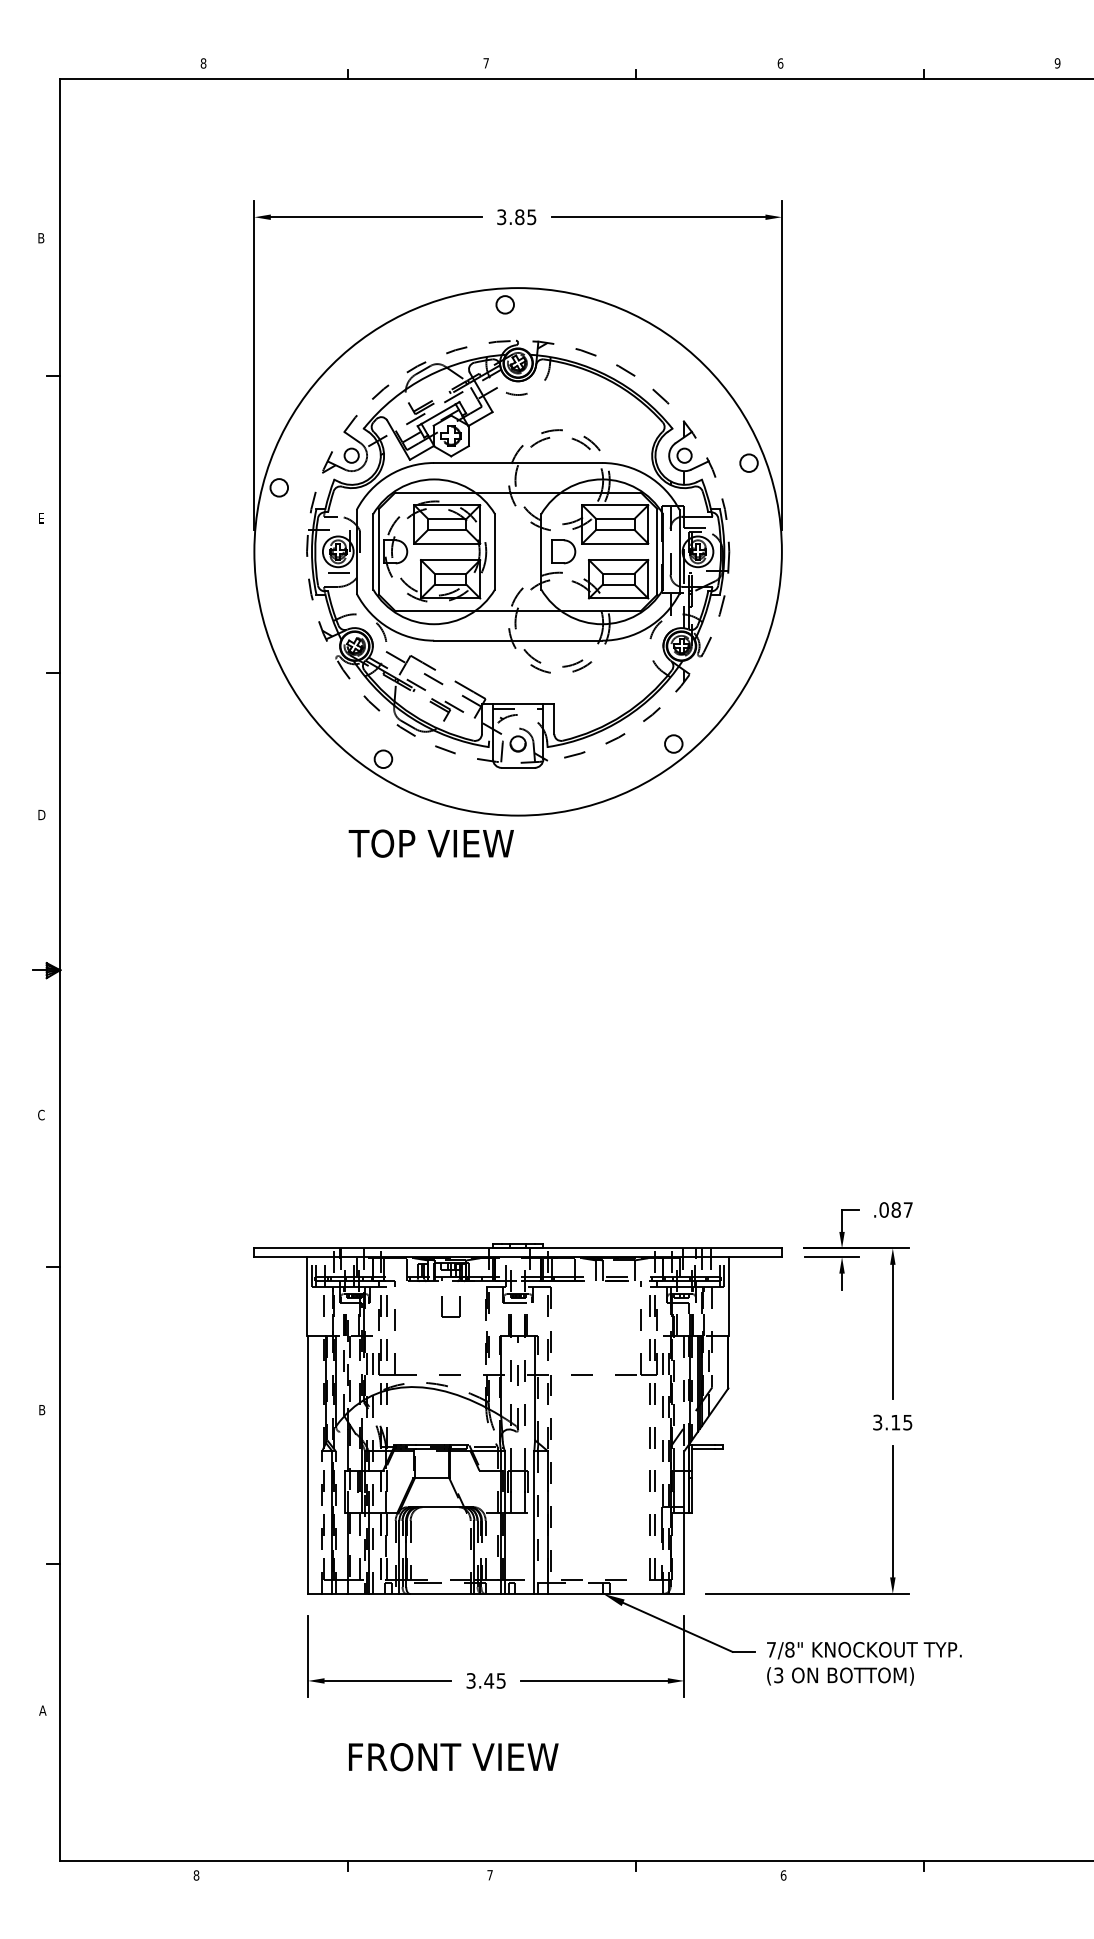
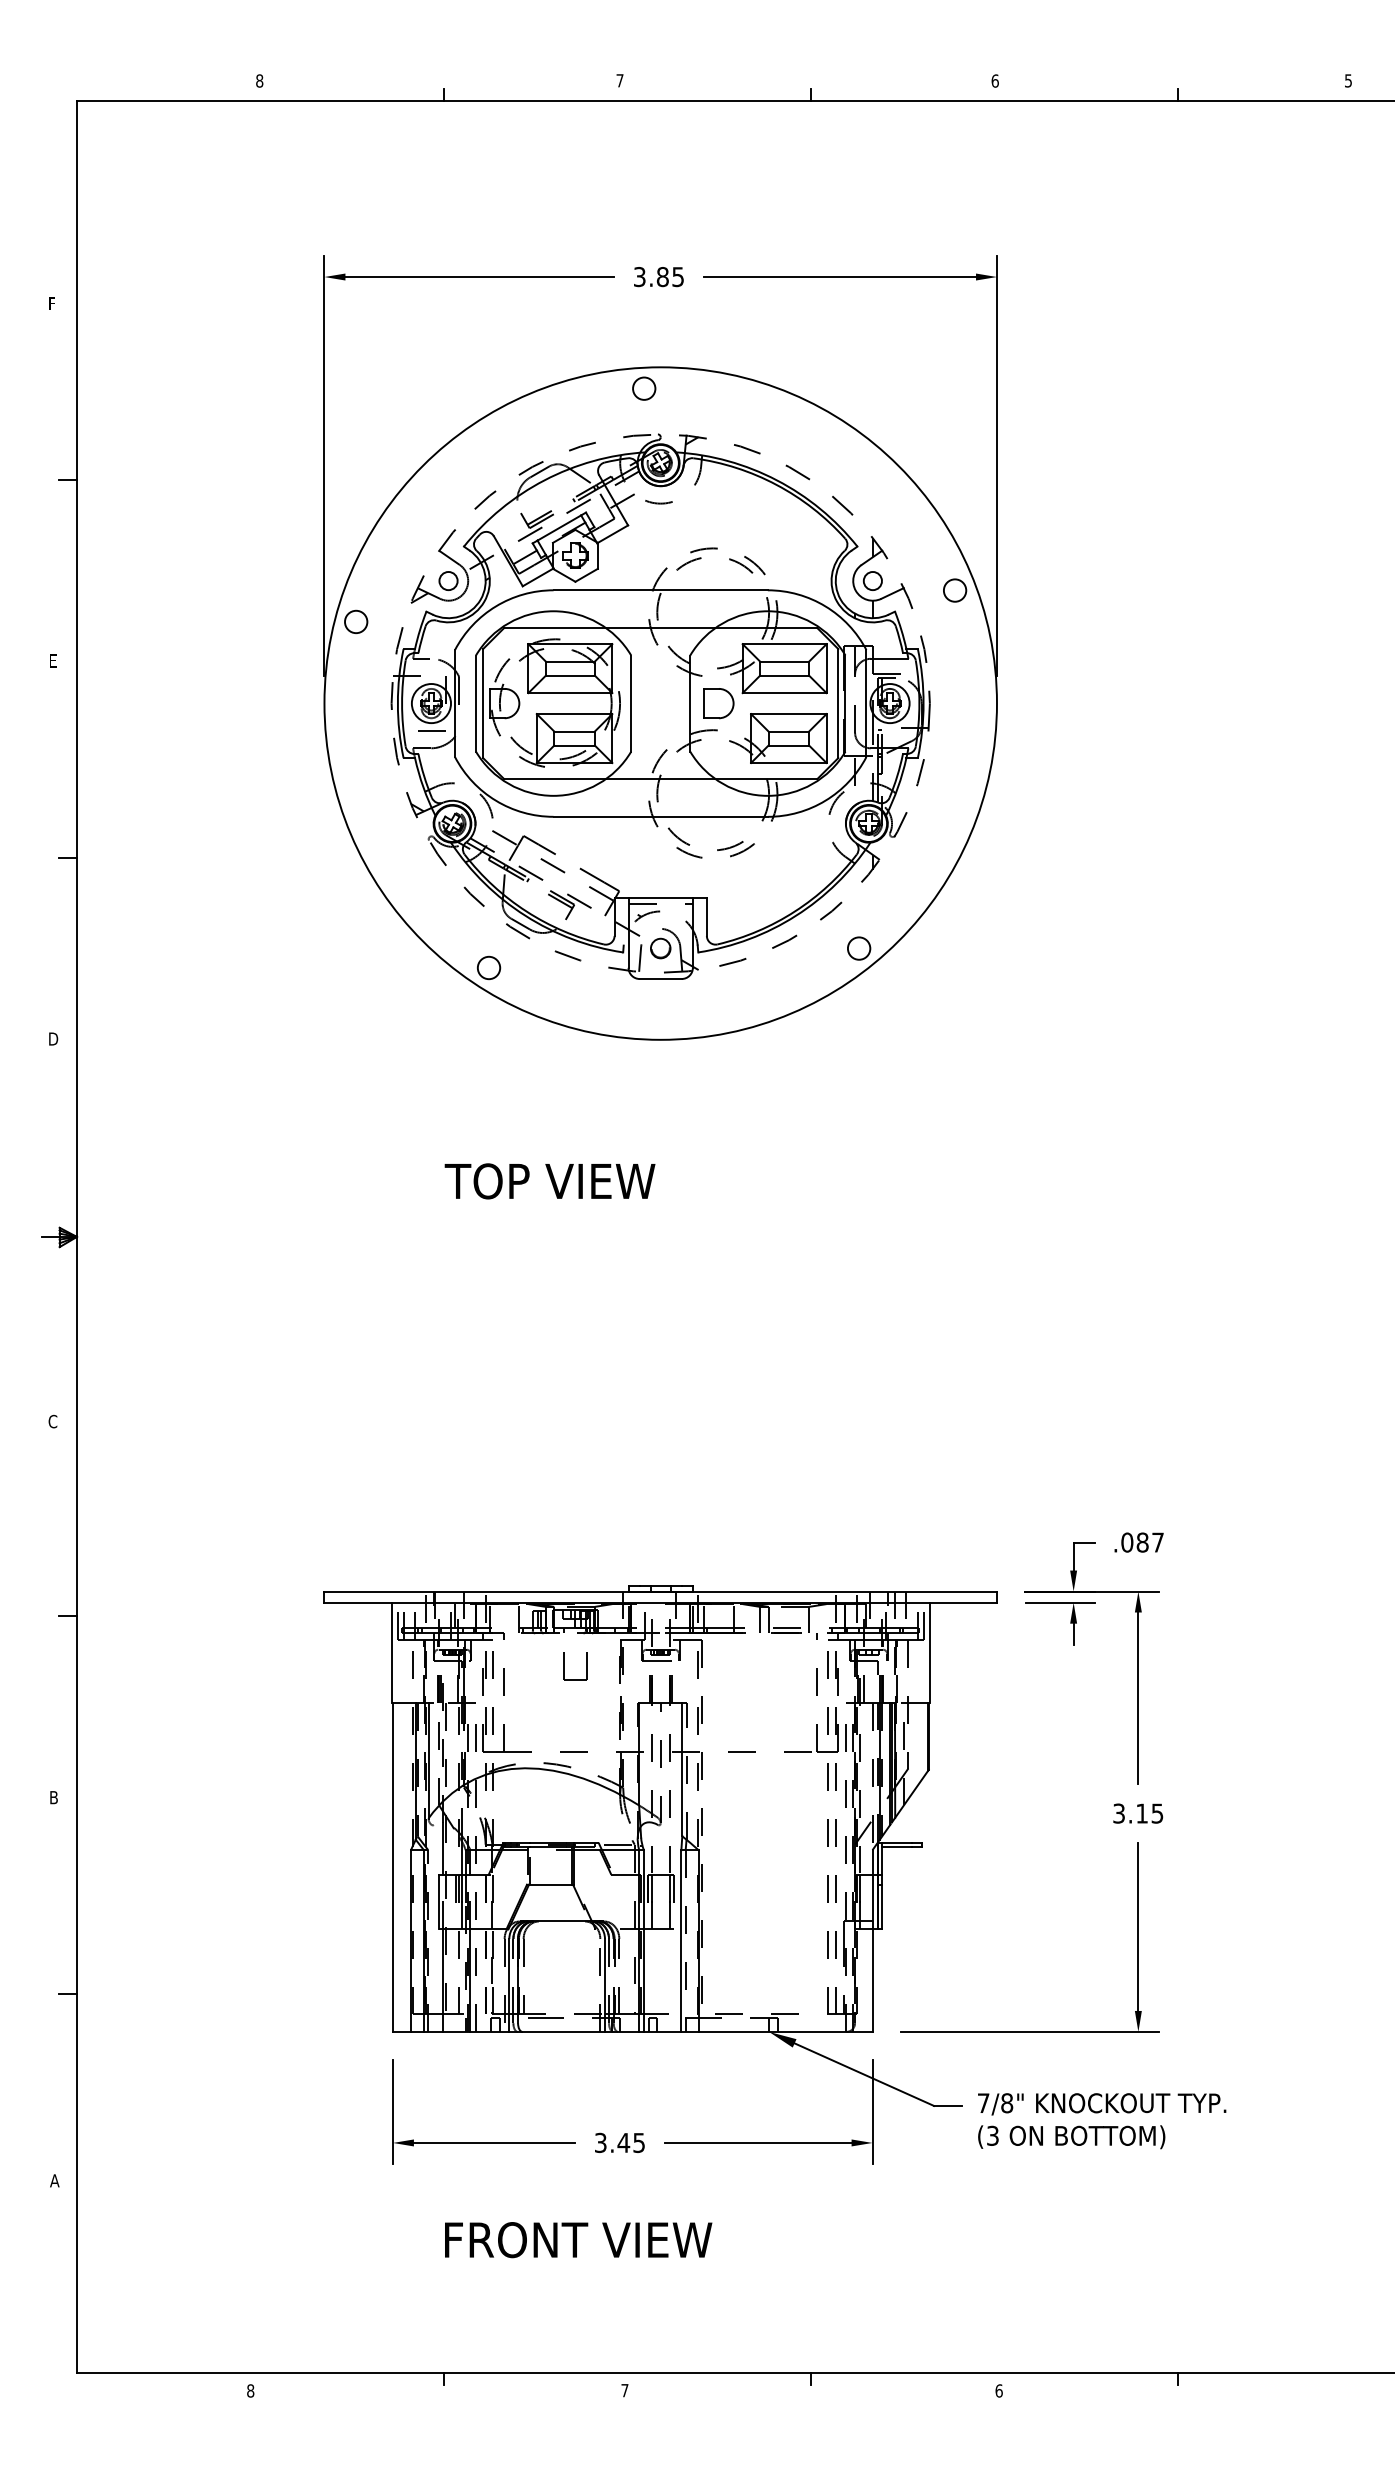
text: (1057, 63) -> (1348, 81), 9 -> 5
text: (41, 238) -> (53, 304), B -> F
text: (430, 843) -> (548, 1181), moved
line: (322, 1522) -> (411, 1940), dashed -> solid

